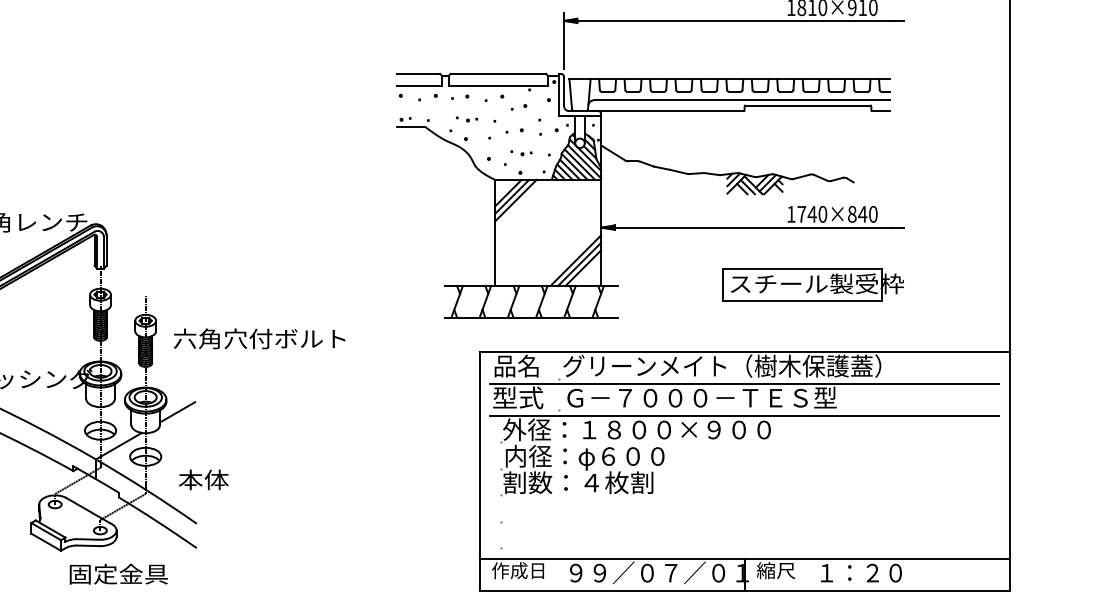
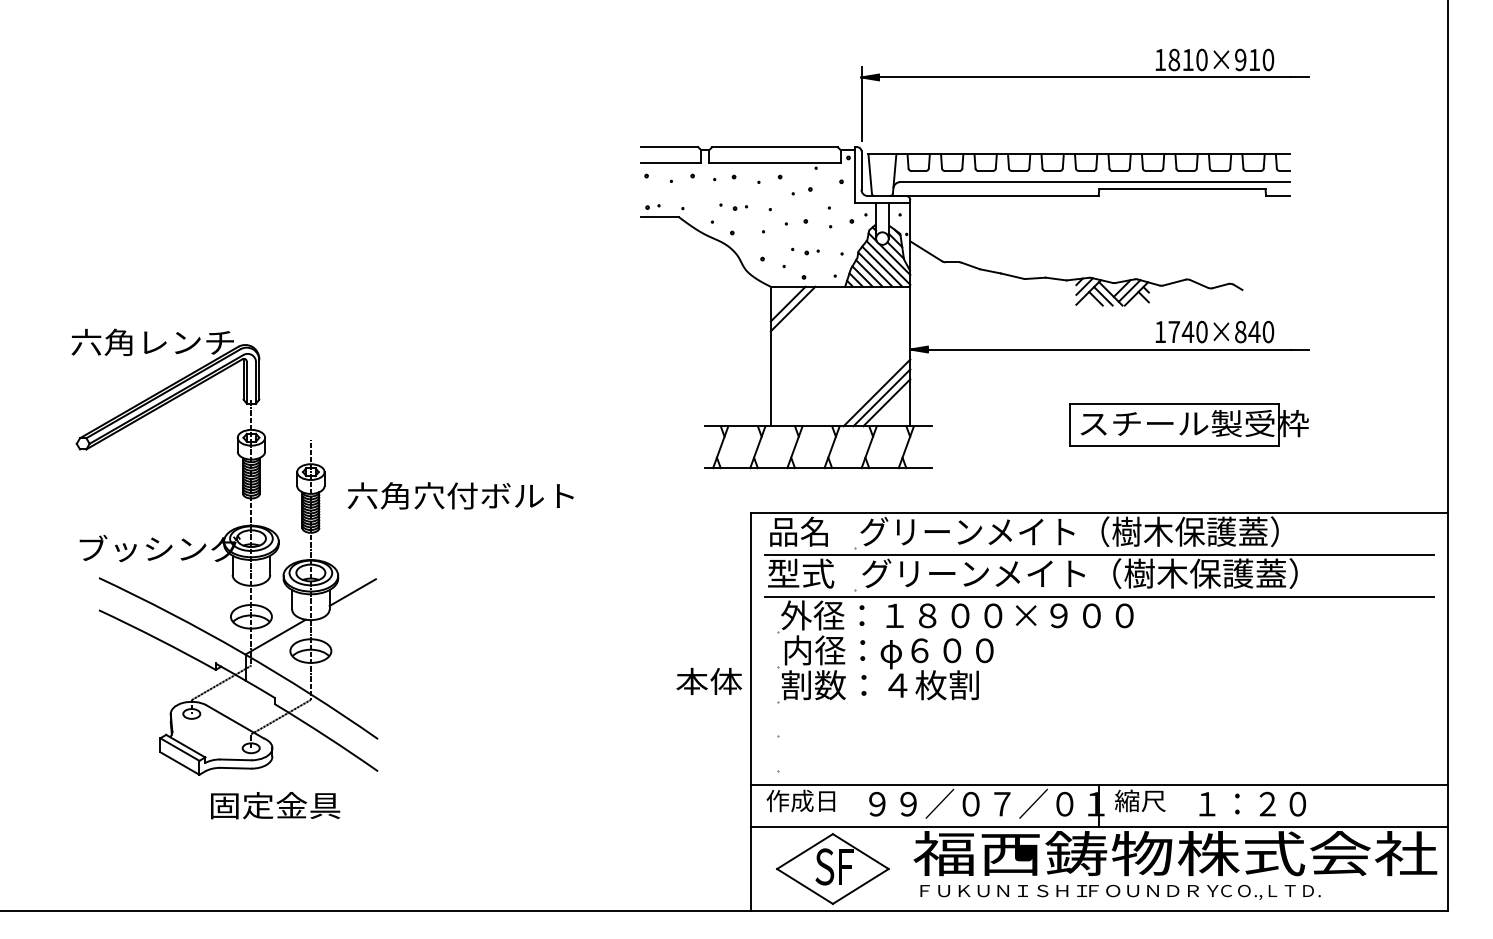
line: (515, 200) -> (797, 313), removed
text: (729, 397) -> (1079, 573), Ｇ－７０００－ＴＥＳ型 -> グリーンメイト（樹木保護蓋）
text: (203, 479) -> (709, 680), moved

